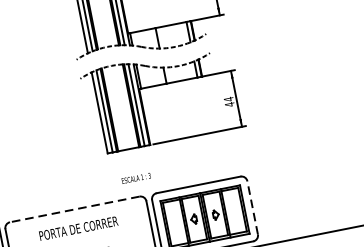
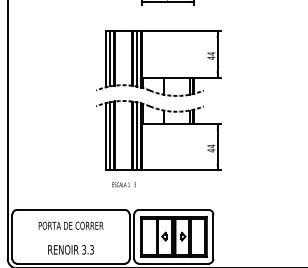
text: (135, 178) -> (123, 184), moved
line: (252, 207) -> (213, 236), dashed -> solid
line: (75, 208) -> (71, 209), dashed -> solid

